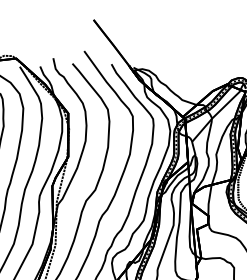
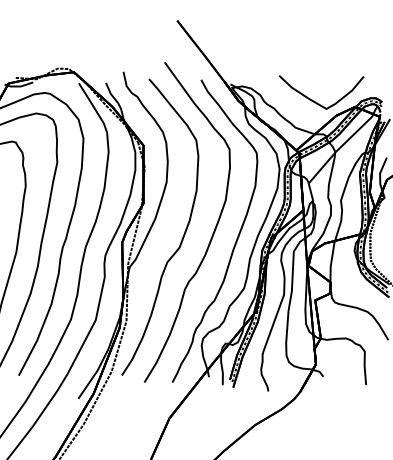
curve: (198, 81) -> (317, 102), added

